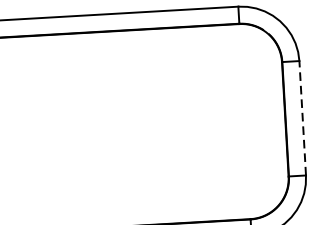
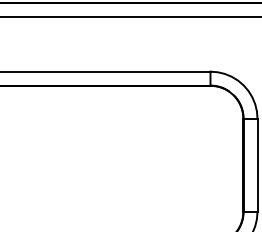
line: (302, 118) -> (257, 165), dashed -> solid

